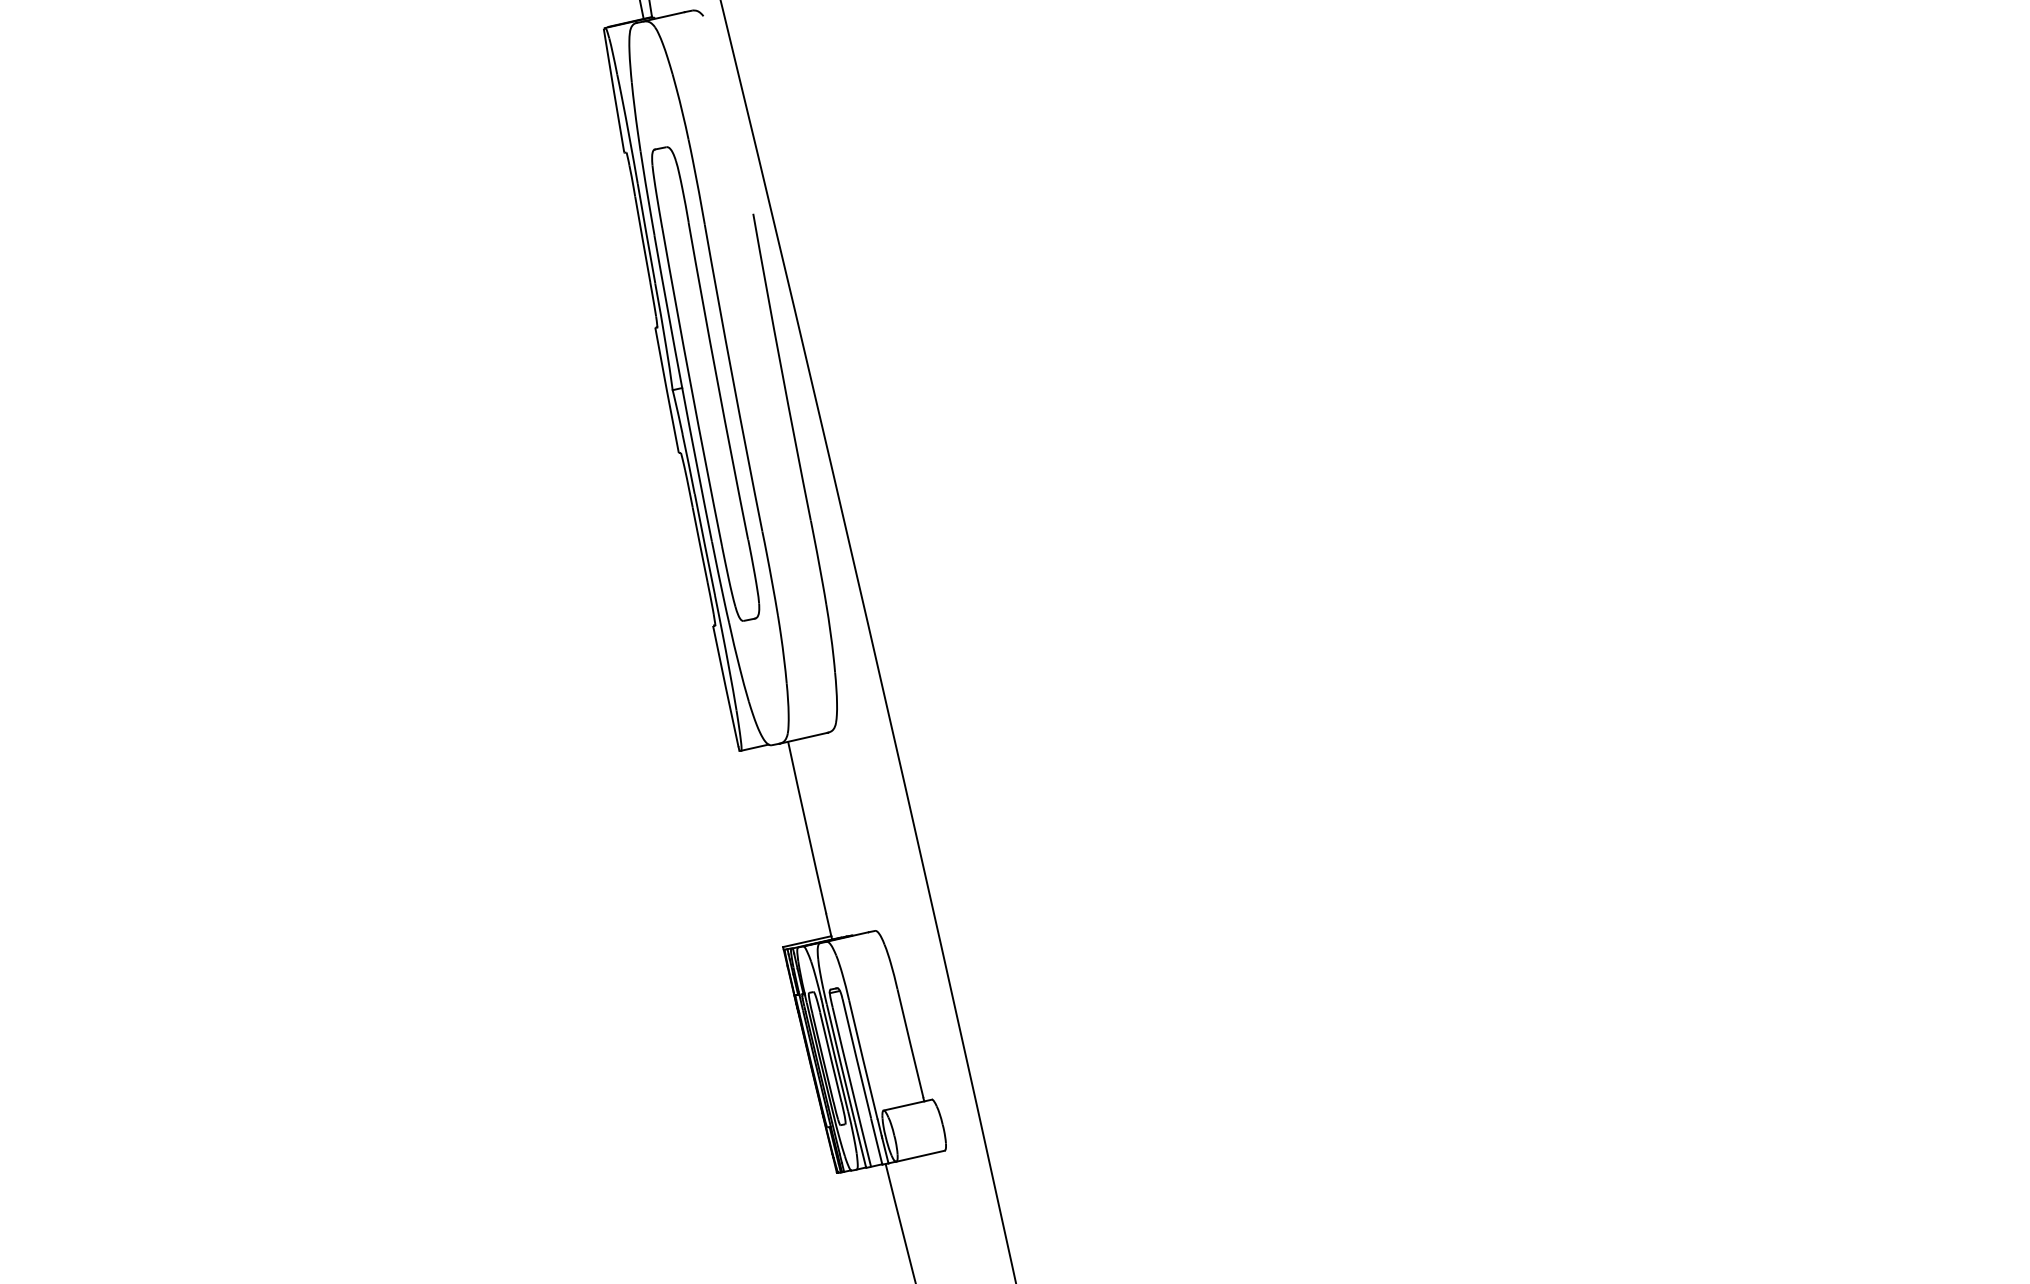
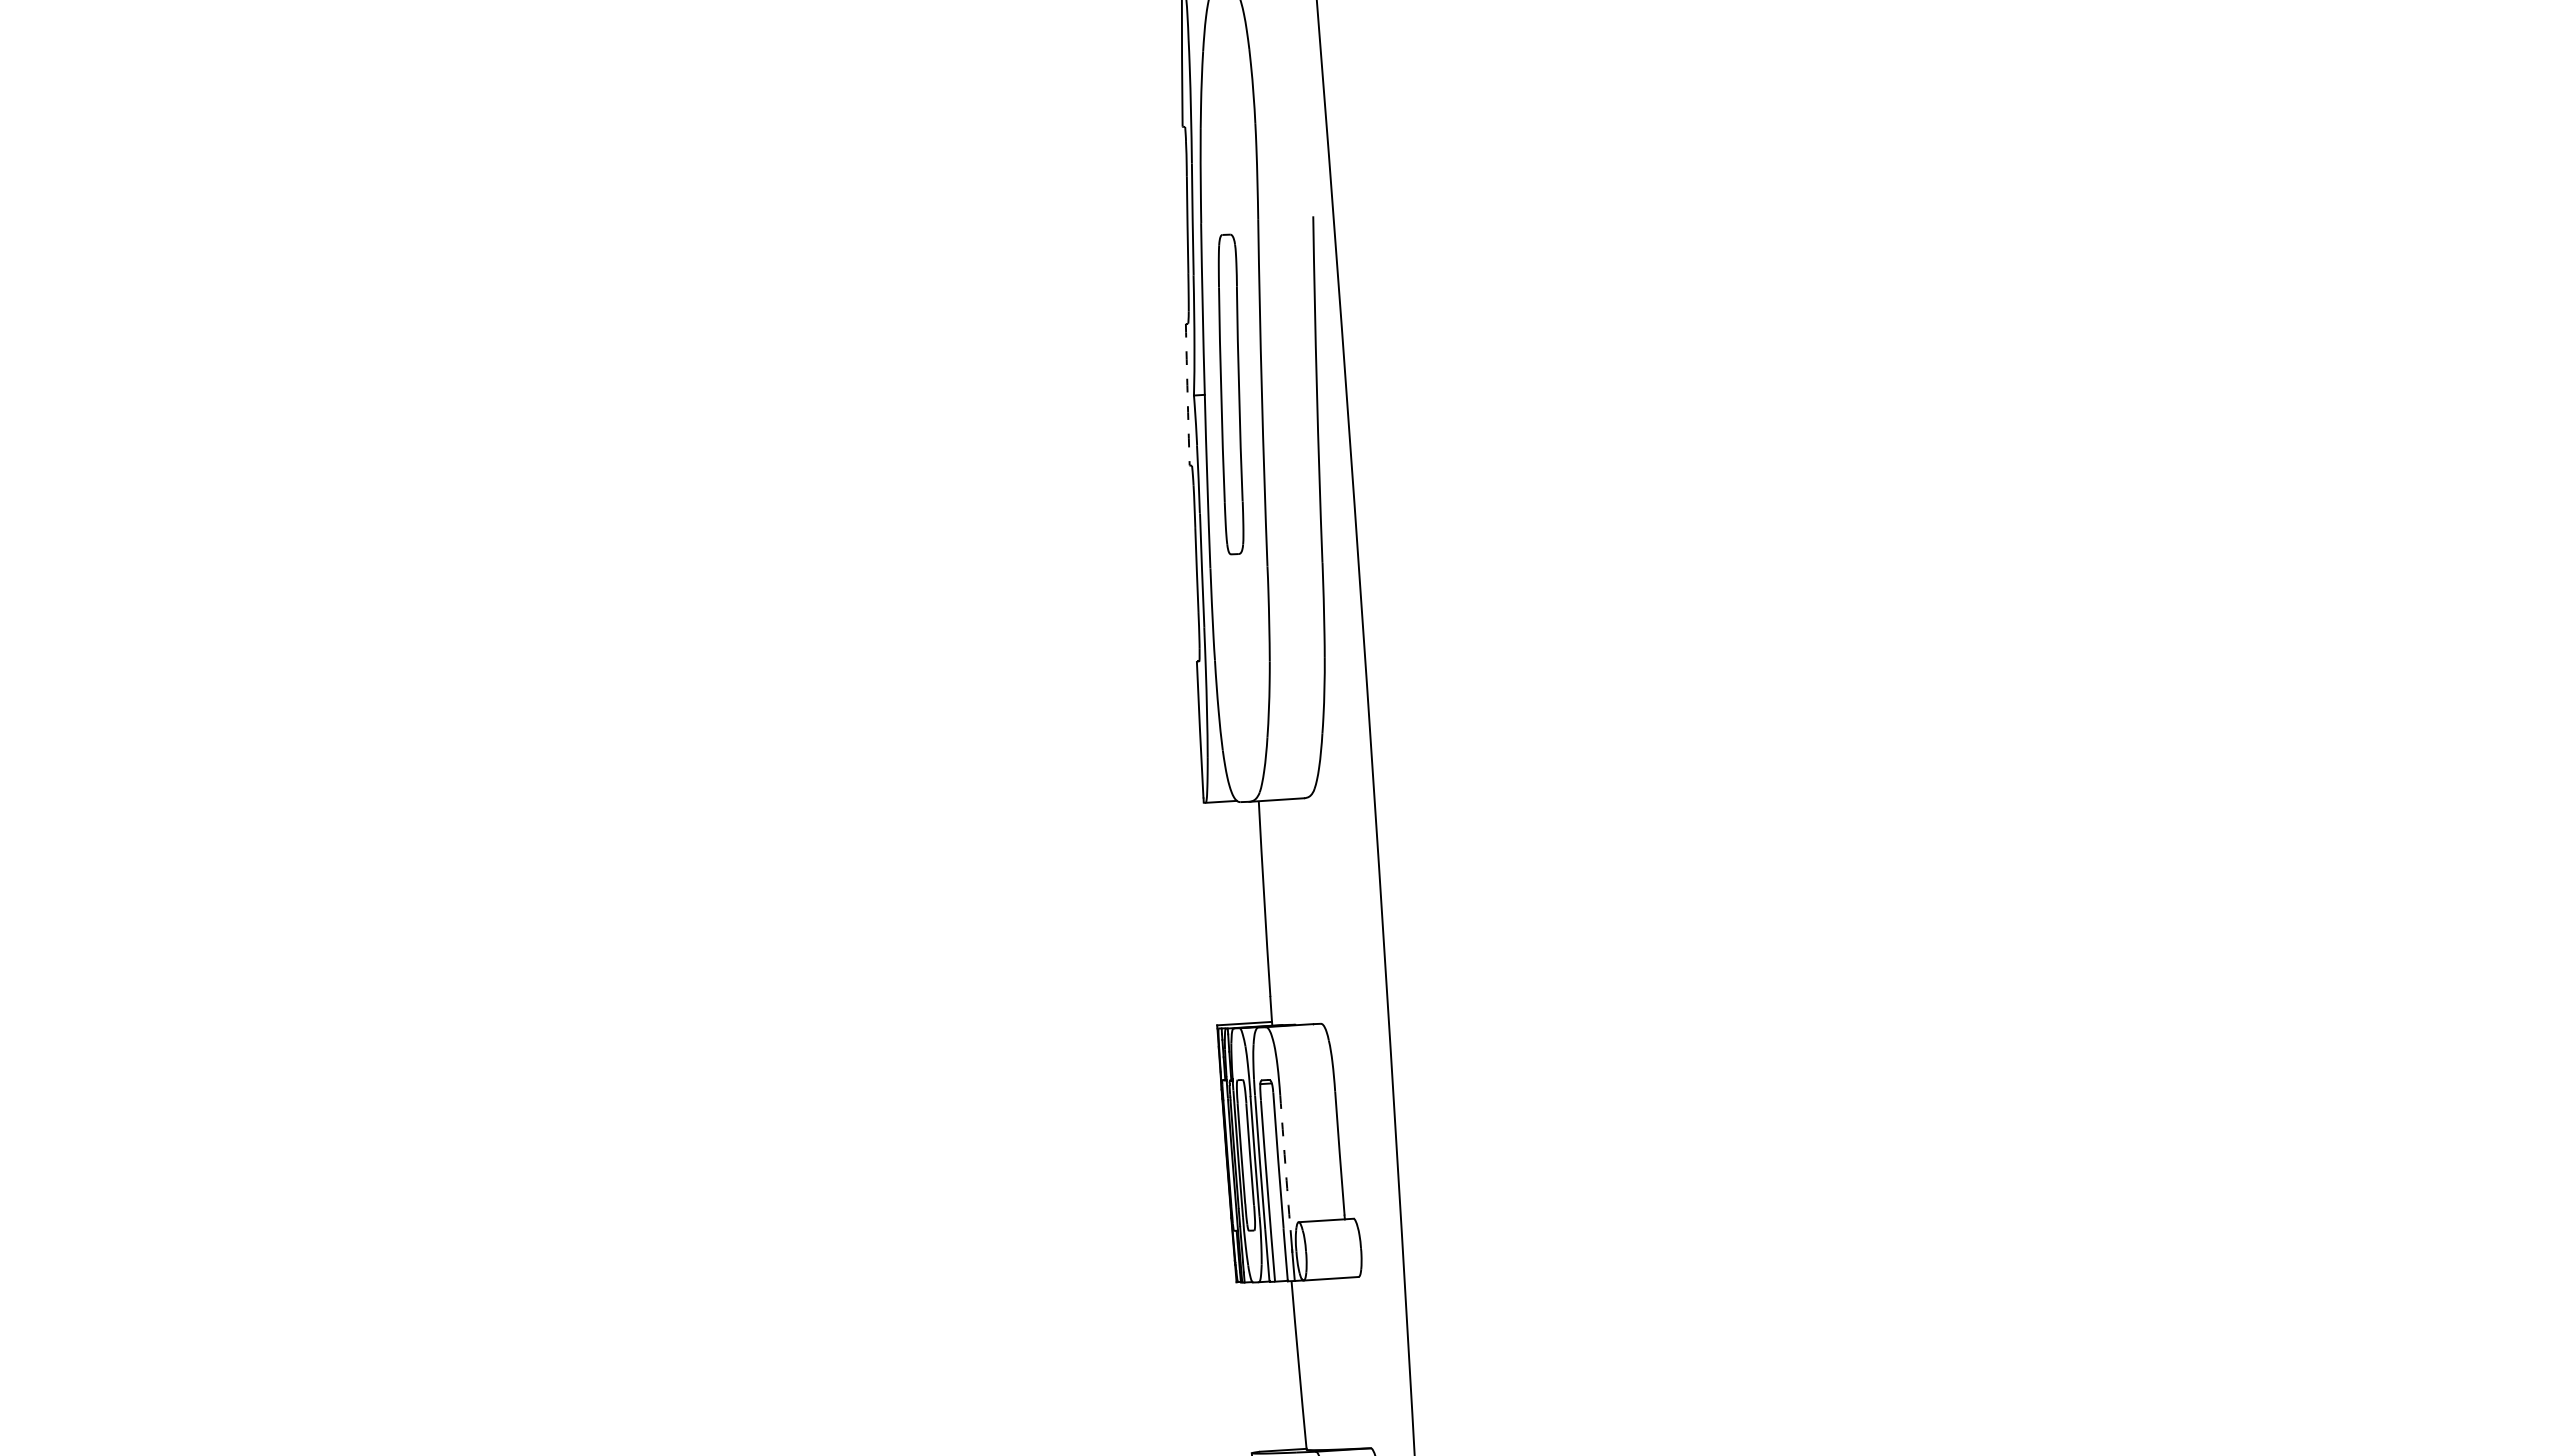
part: (705, 384) -> (1230, 394), size x0.6
arc: (666, 390) -> (1187, 394), solid -> dashed
arc: (863, 1060) -> (1285, 1163), solid -> dashed

